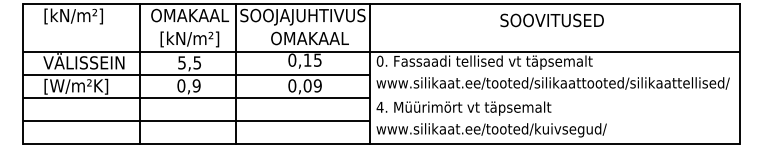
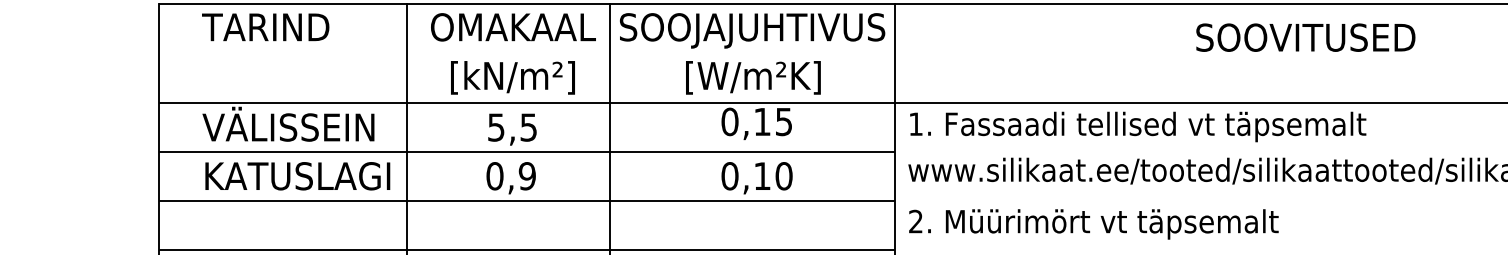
text: (73, 16) -> (266, 29), [kN/m²] -> TARIND
text: (551, 20) -> (1304, 37), moved
text: (309, 39) -> (766, 77), OMAKAAL -> [W/m²K]
text: (379, 60) -> (914, 122), 0. -> 1.
text: (312, 85) -> (772, 175), 0,09 -> 0,10
text: (87, 86) -> (296, 177), [W/m²K] -> KATUSLAGI
text: (379, 106) -> (914, 219), 4. -> 2.

